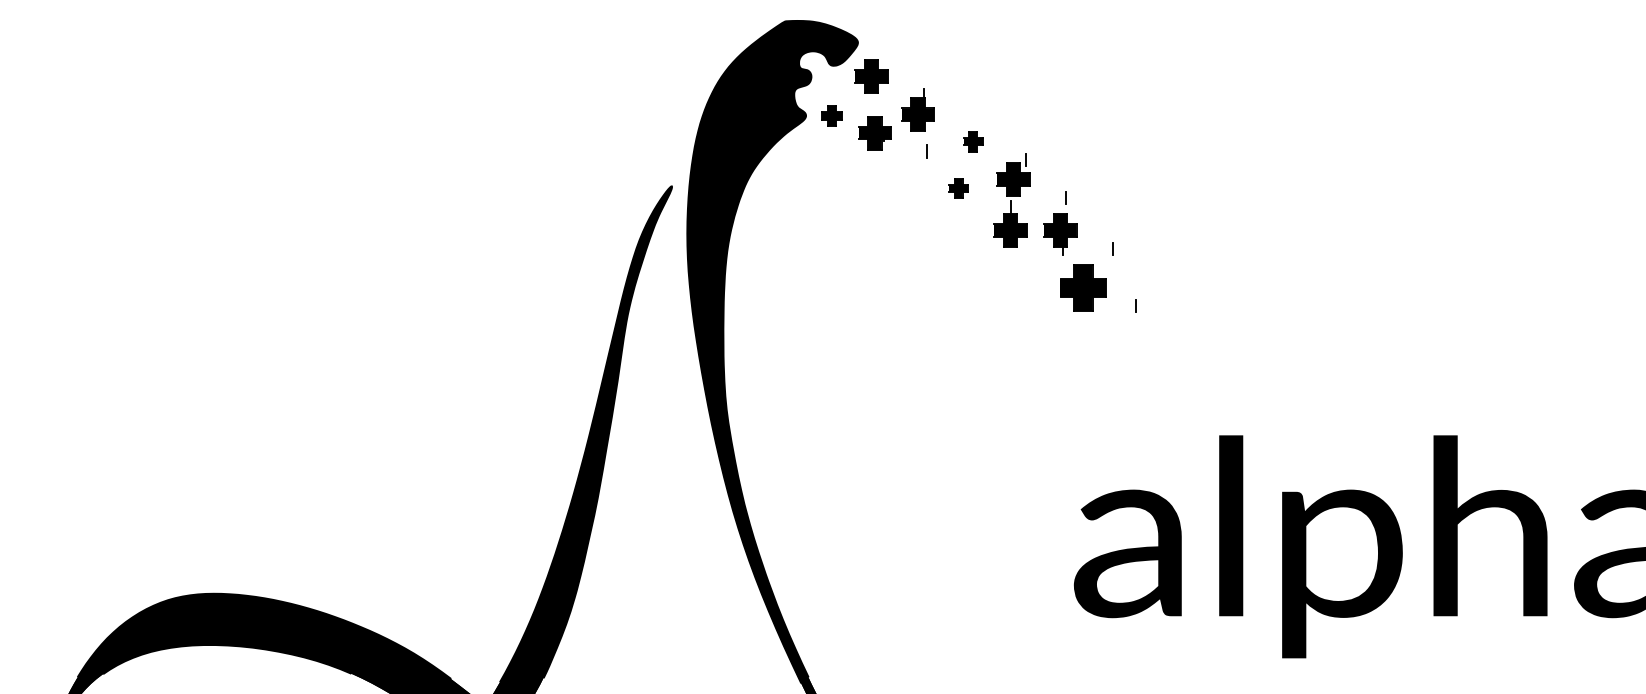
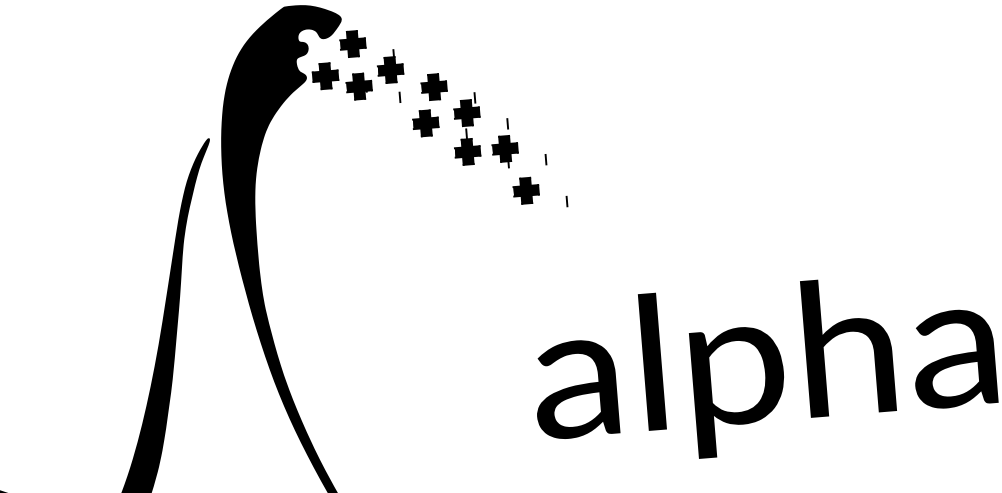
part: (831, 115) -> (325, 75), size x1.67
part: (973, 141) -> (434, 86), size x1.67
part: (958, 188) -> (425, 123), size x1.67
part: (1083, 287) -> (526, 190), size x0.71

